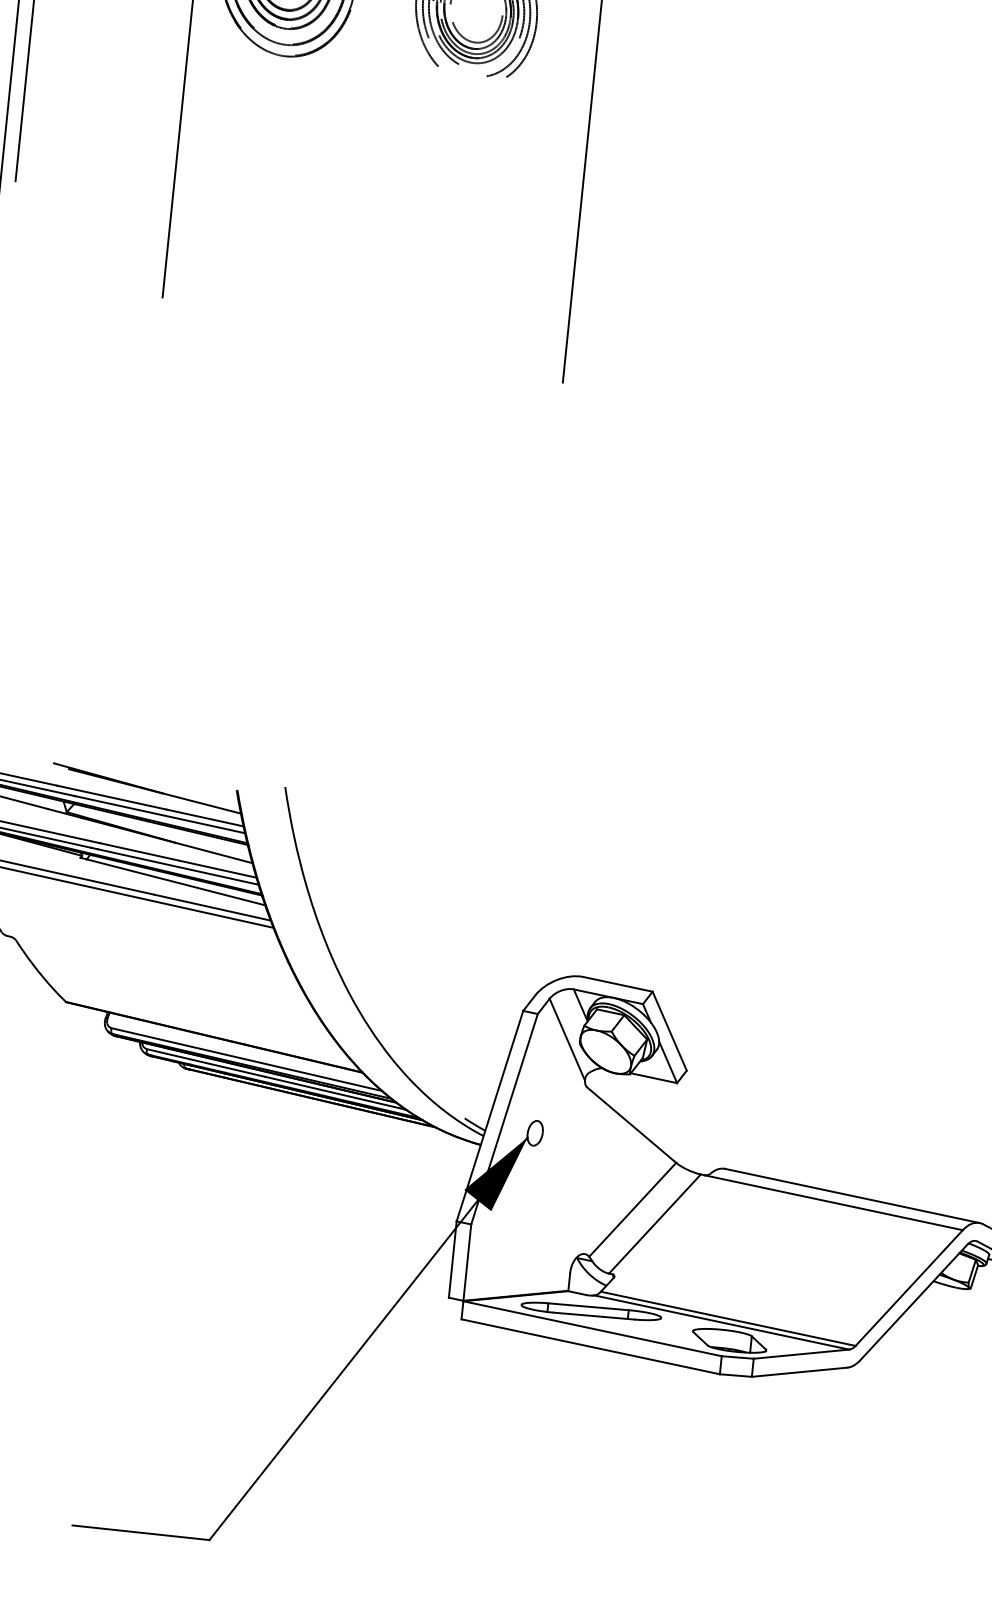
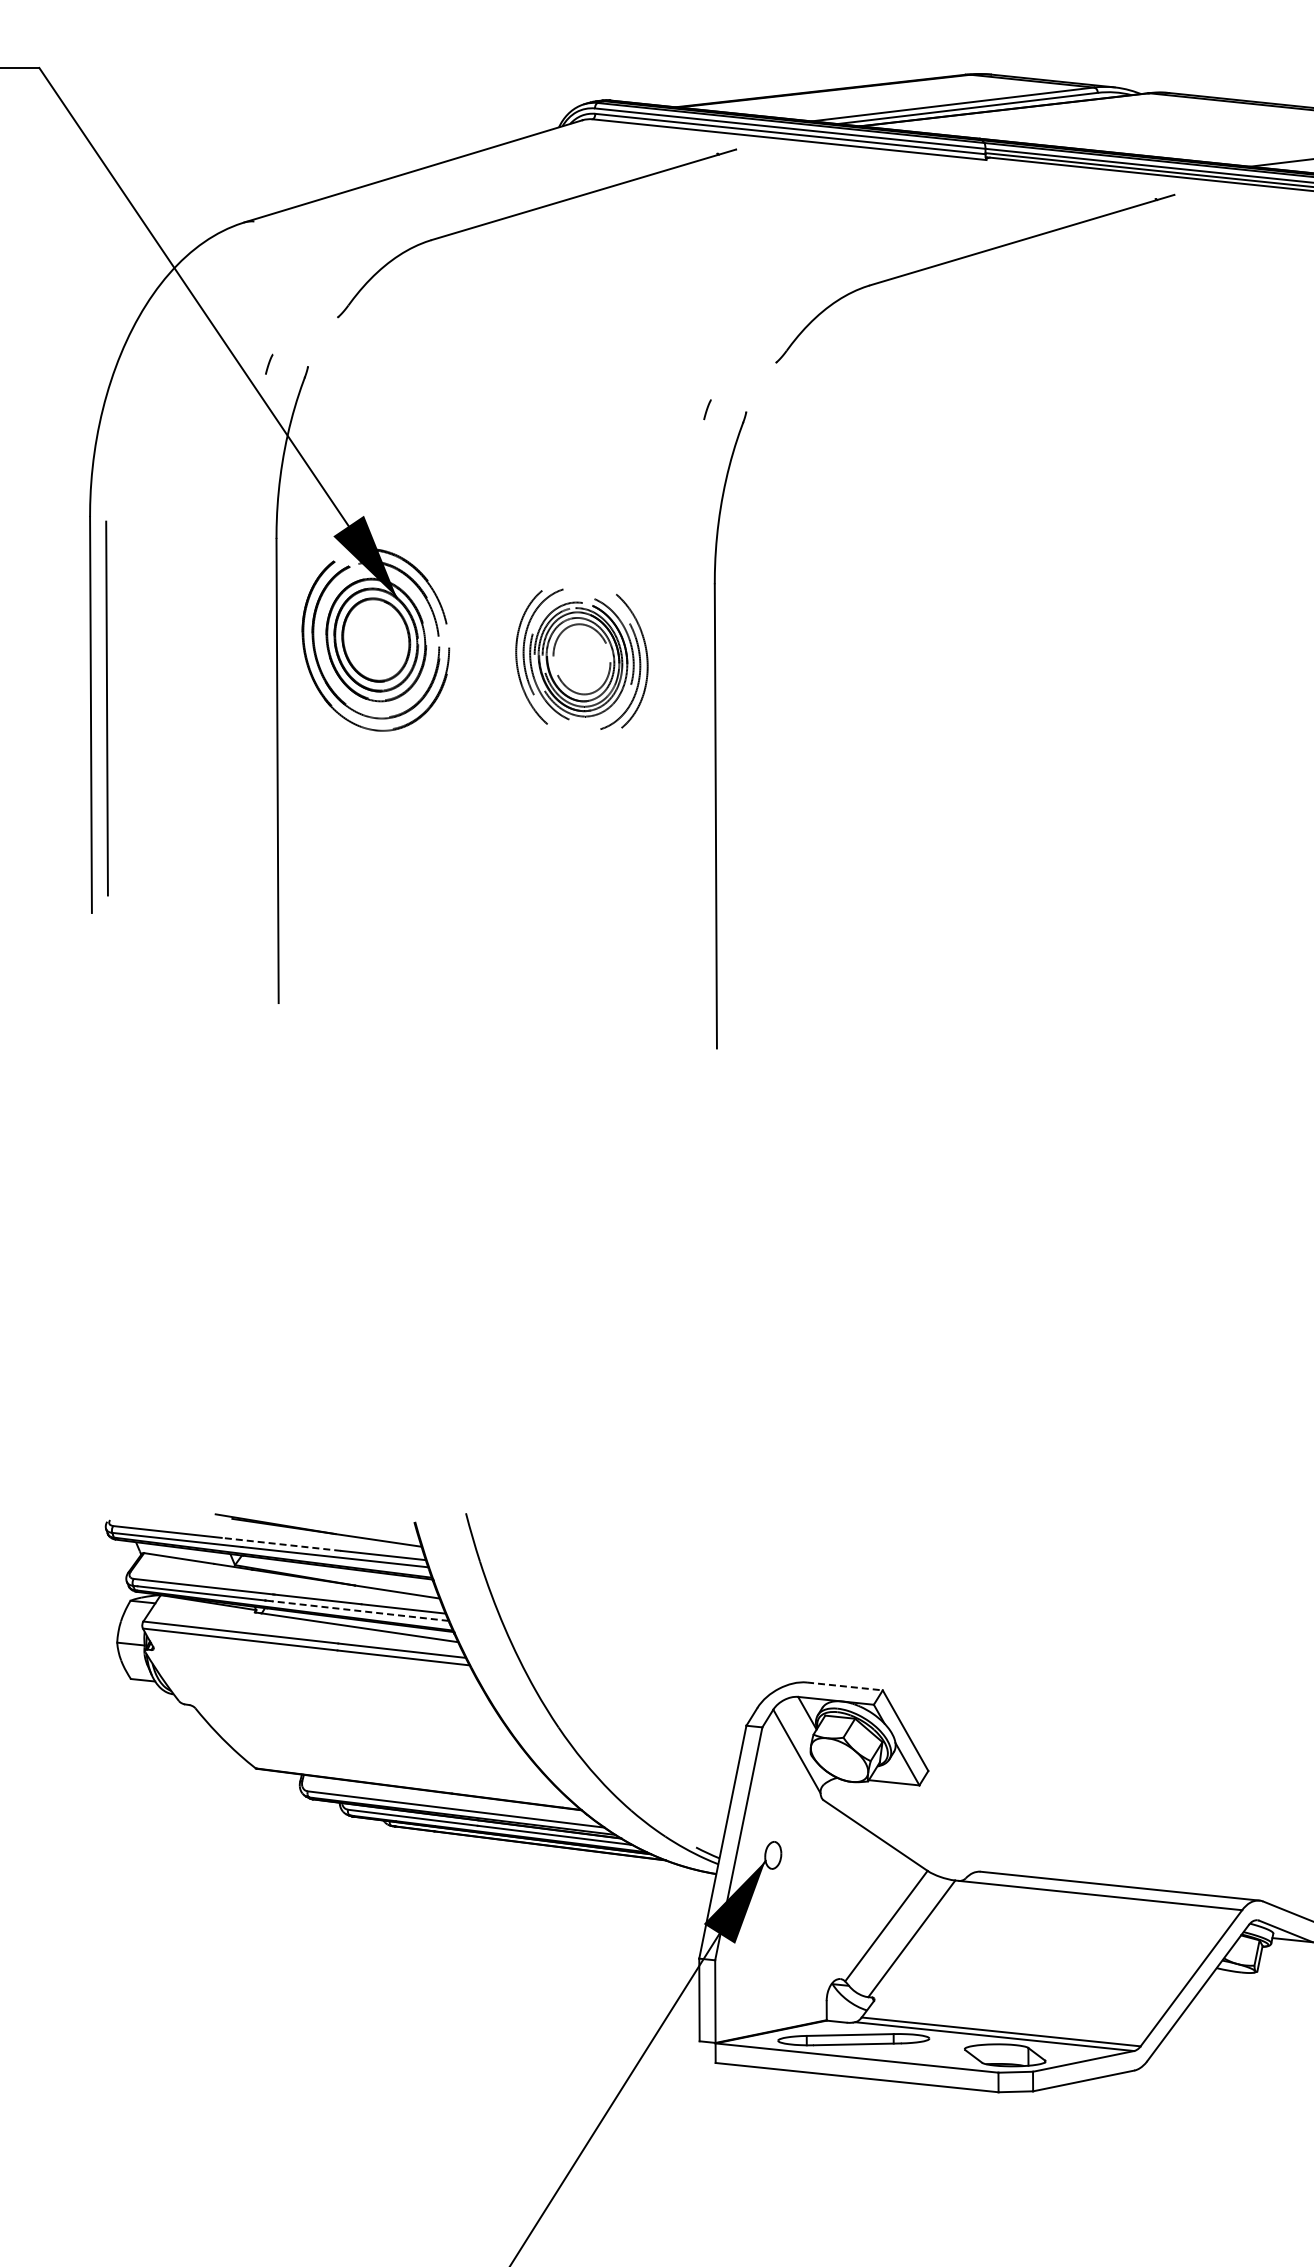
line: (110, 797) -> (280, 1544), solid -> dashed
line: (178, 867) -> (360, 1611), solid -> dashed
line: (618, 984) -> (845, 1686), solid -> dashed

